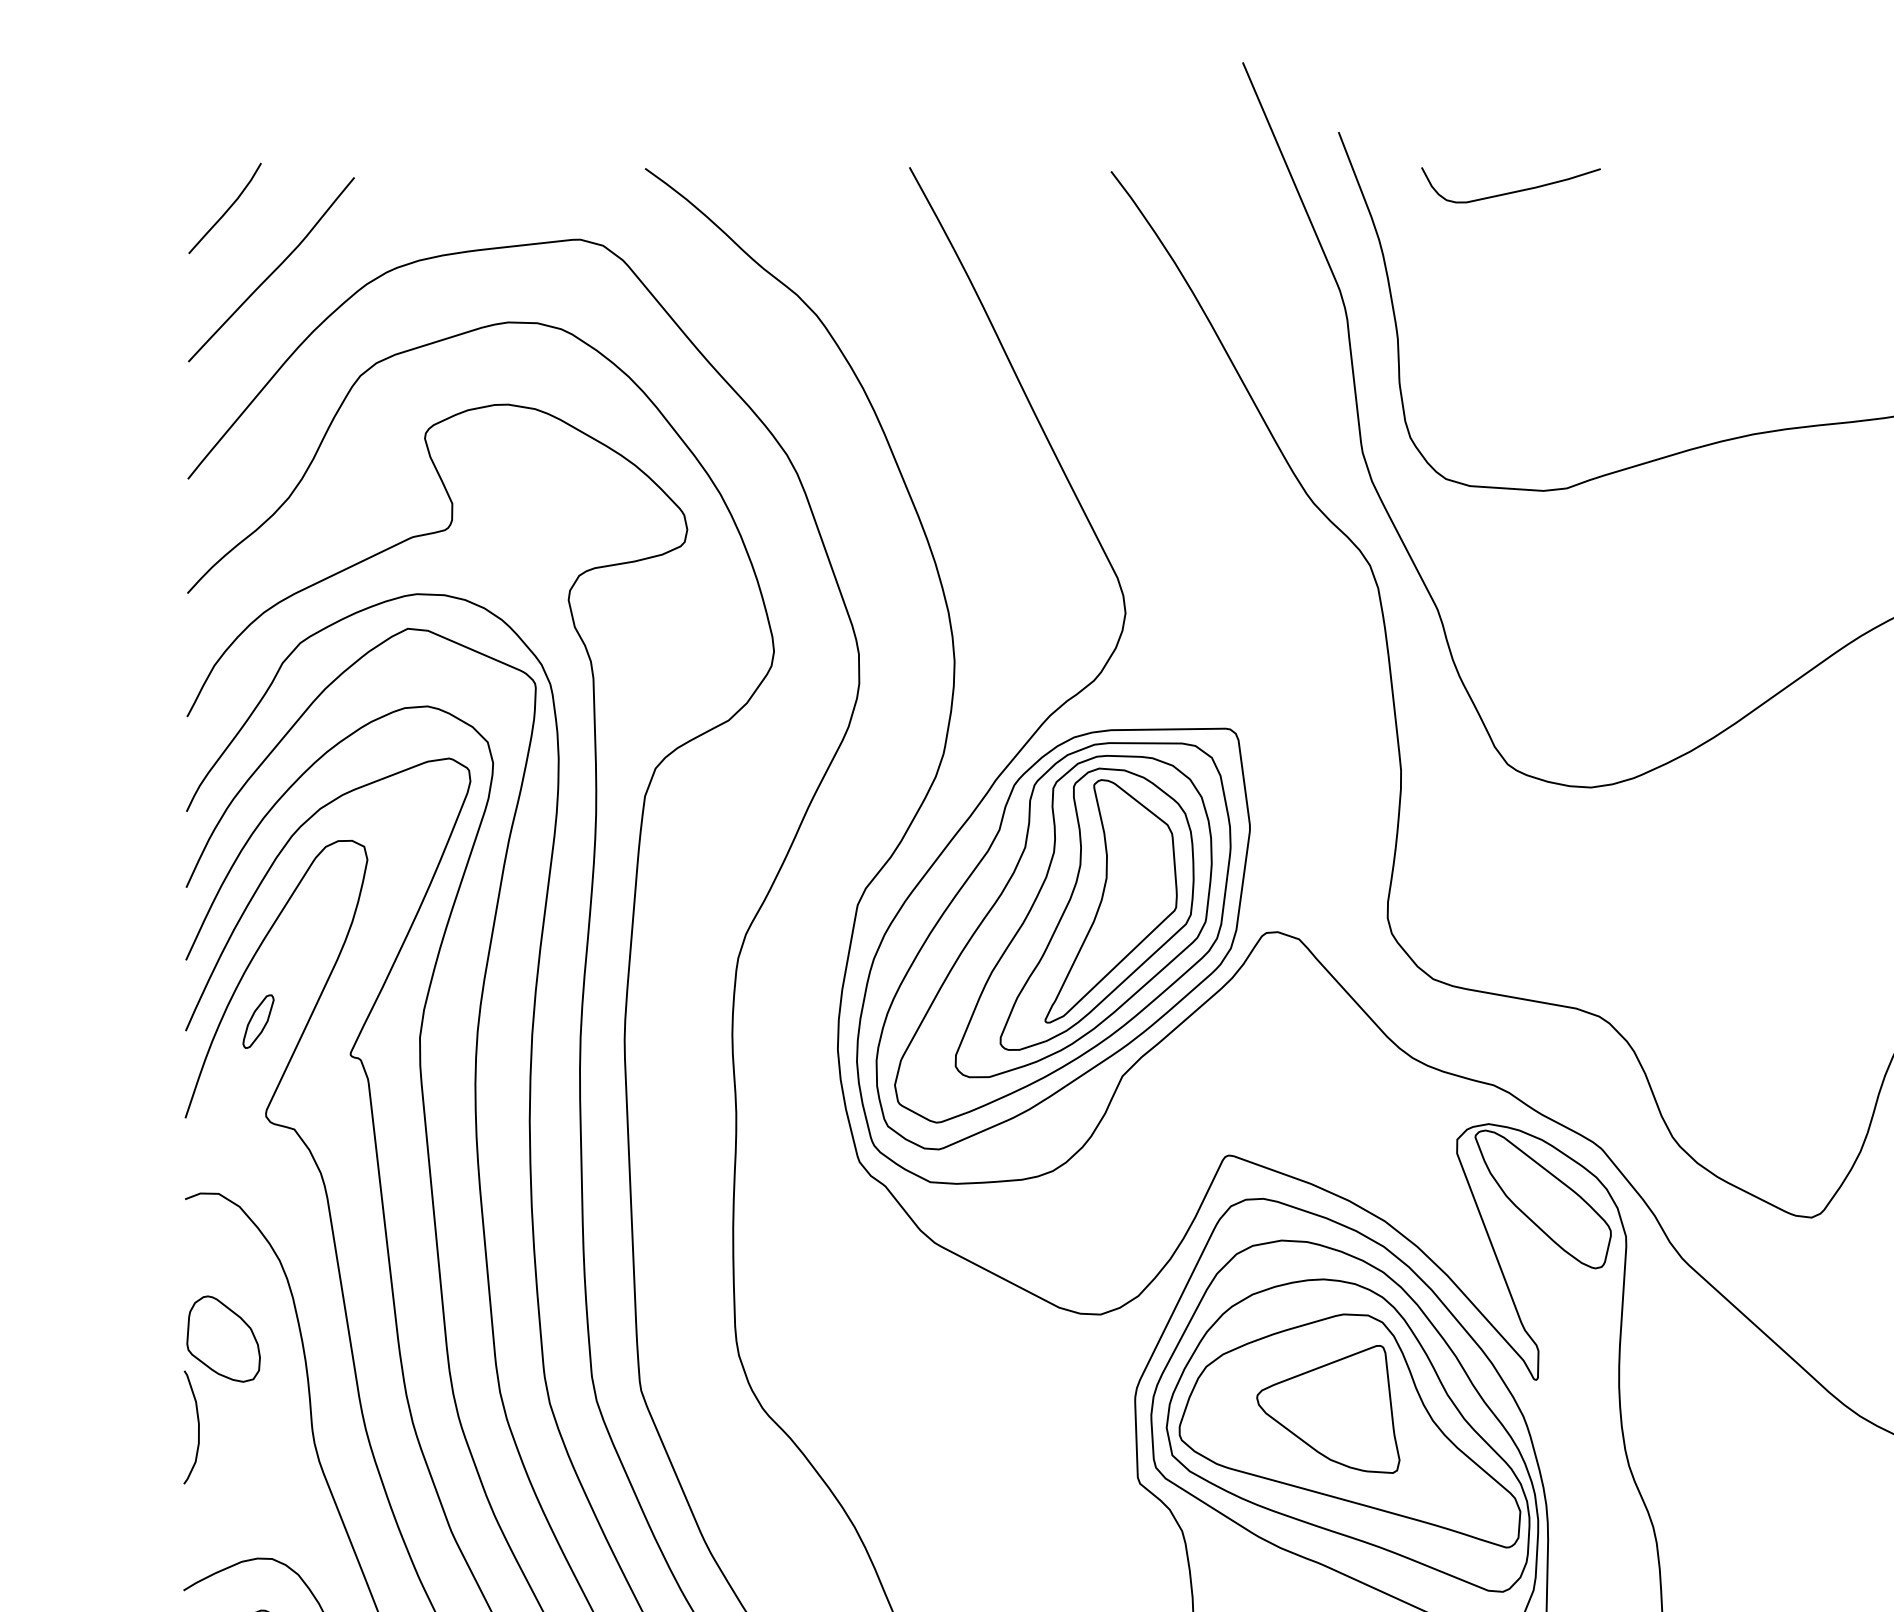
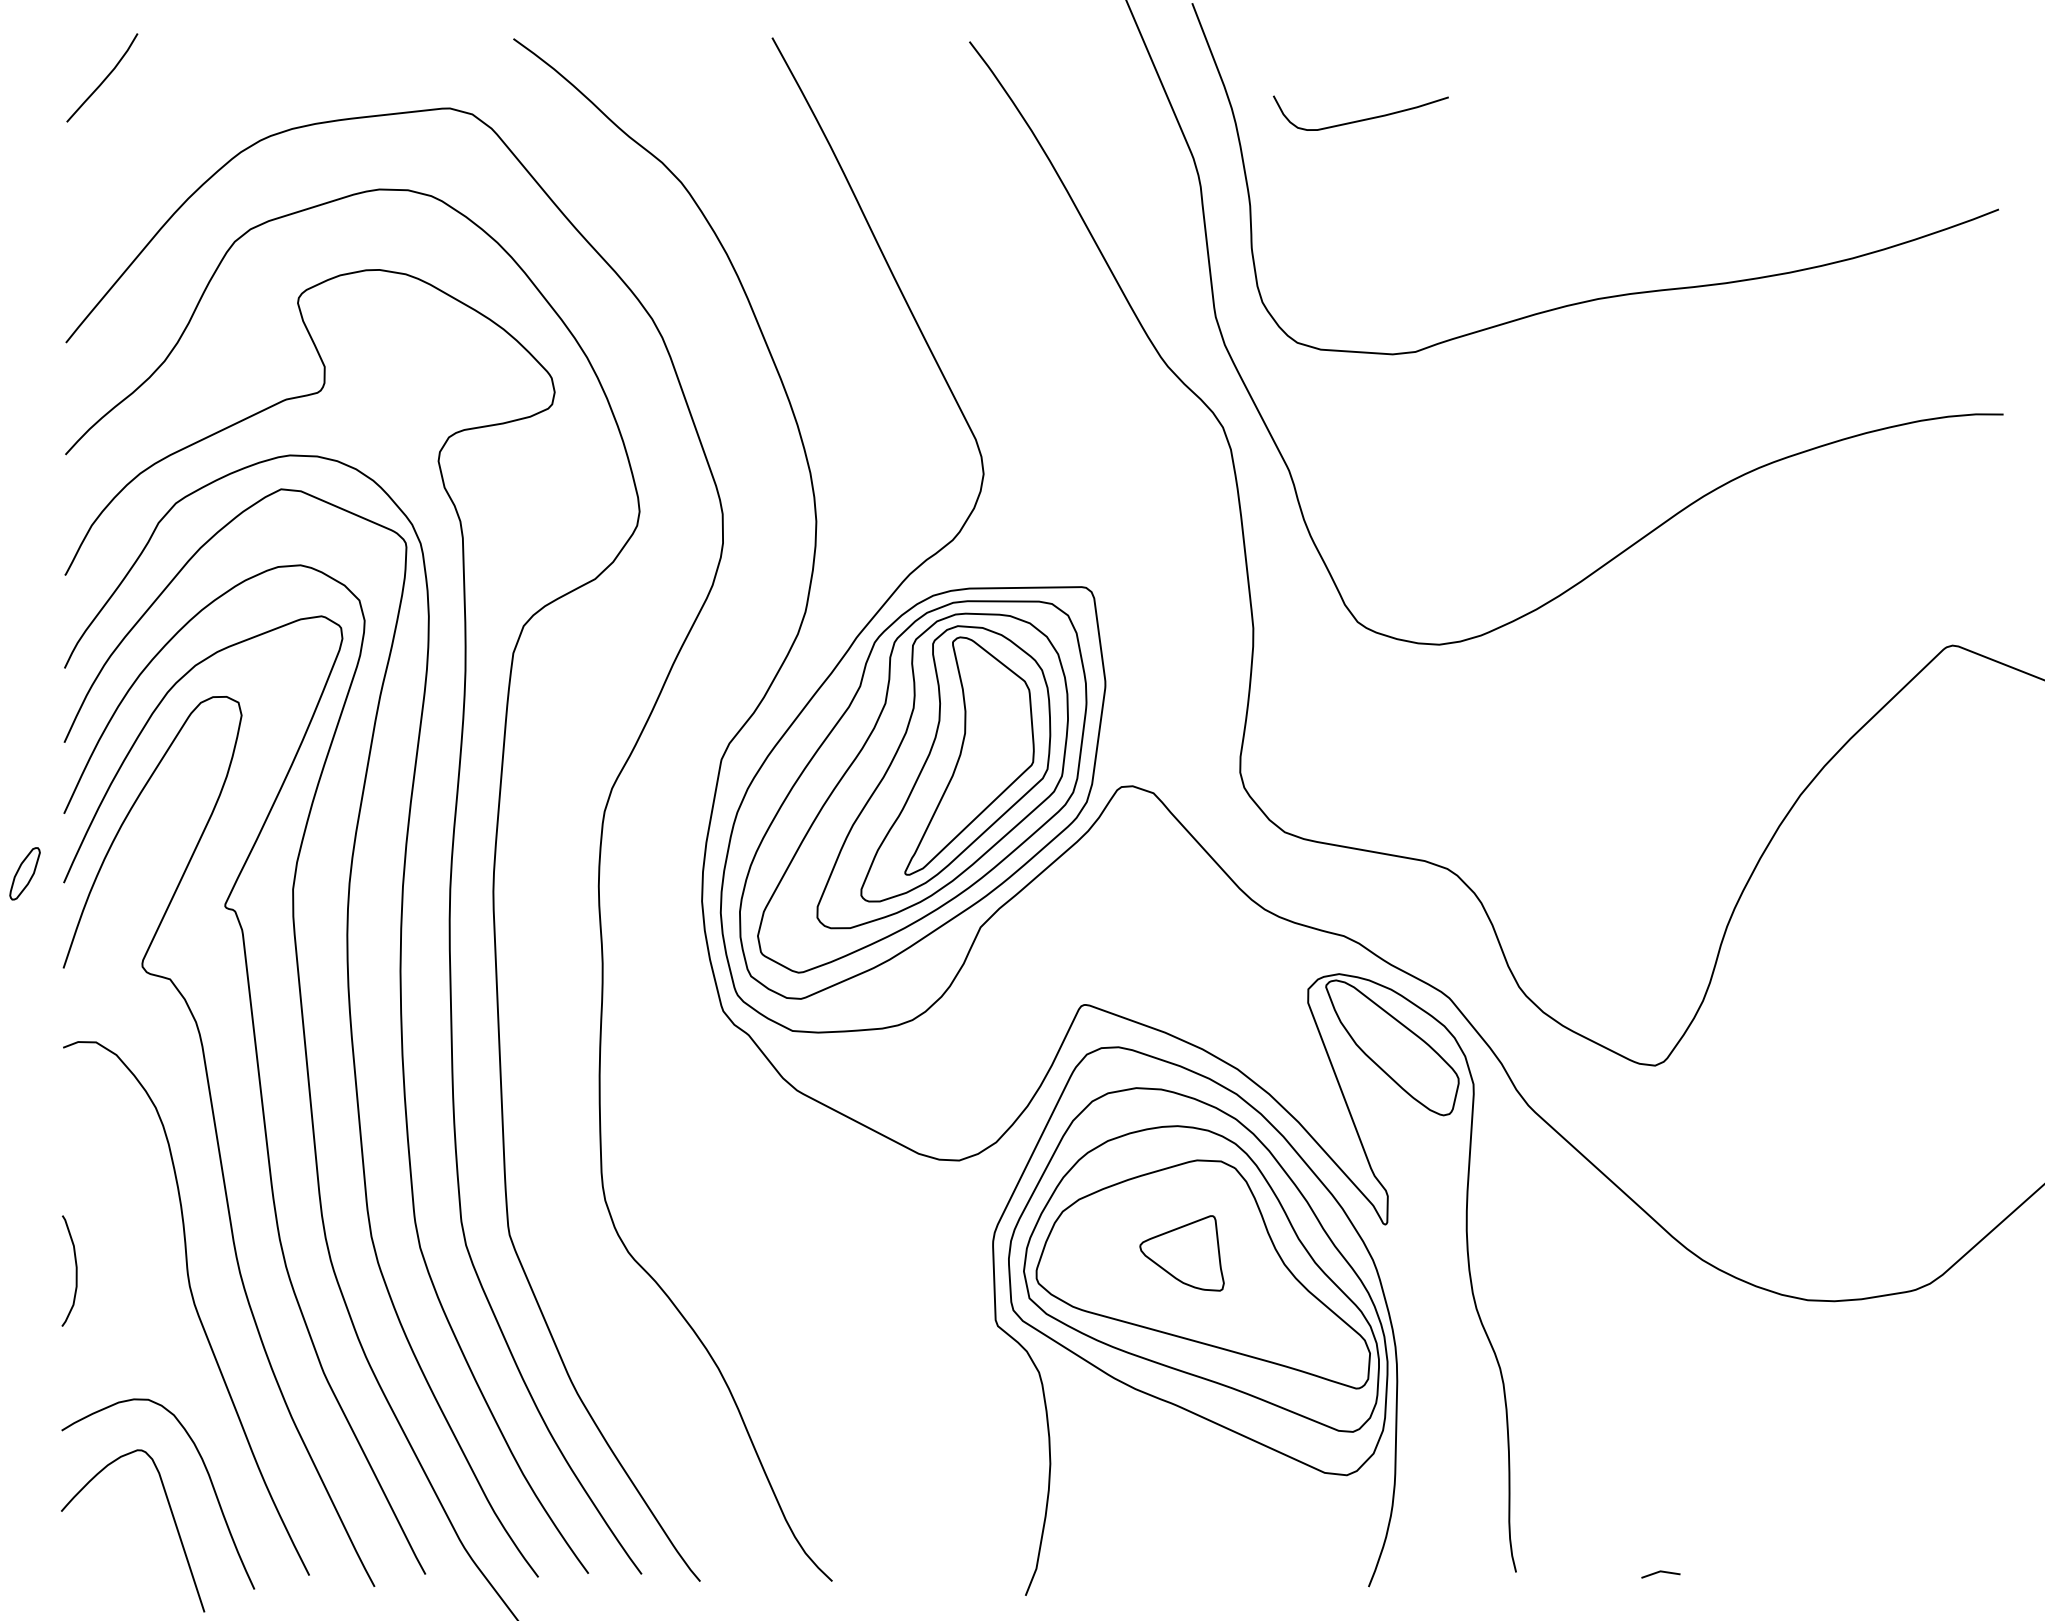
curve: (1510, 191) -> (1360, 119), moved
curve: (273, 270) -> (149, 138), removed
part: (257, 1021) -> (24, 873), moved
part: (223, 1339) -> (100, 1184), removed
part: (1327, 1409) -> (1181, 1253), size x0.6

